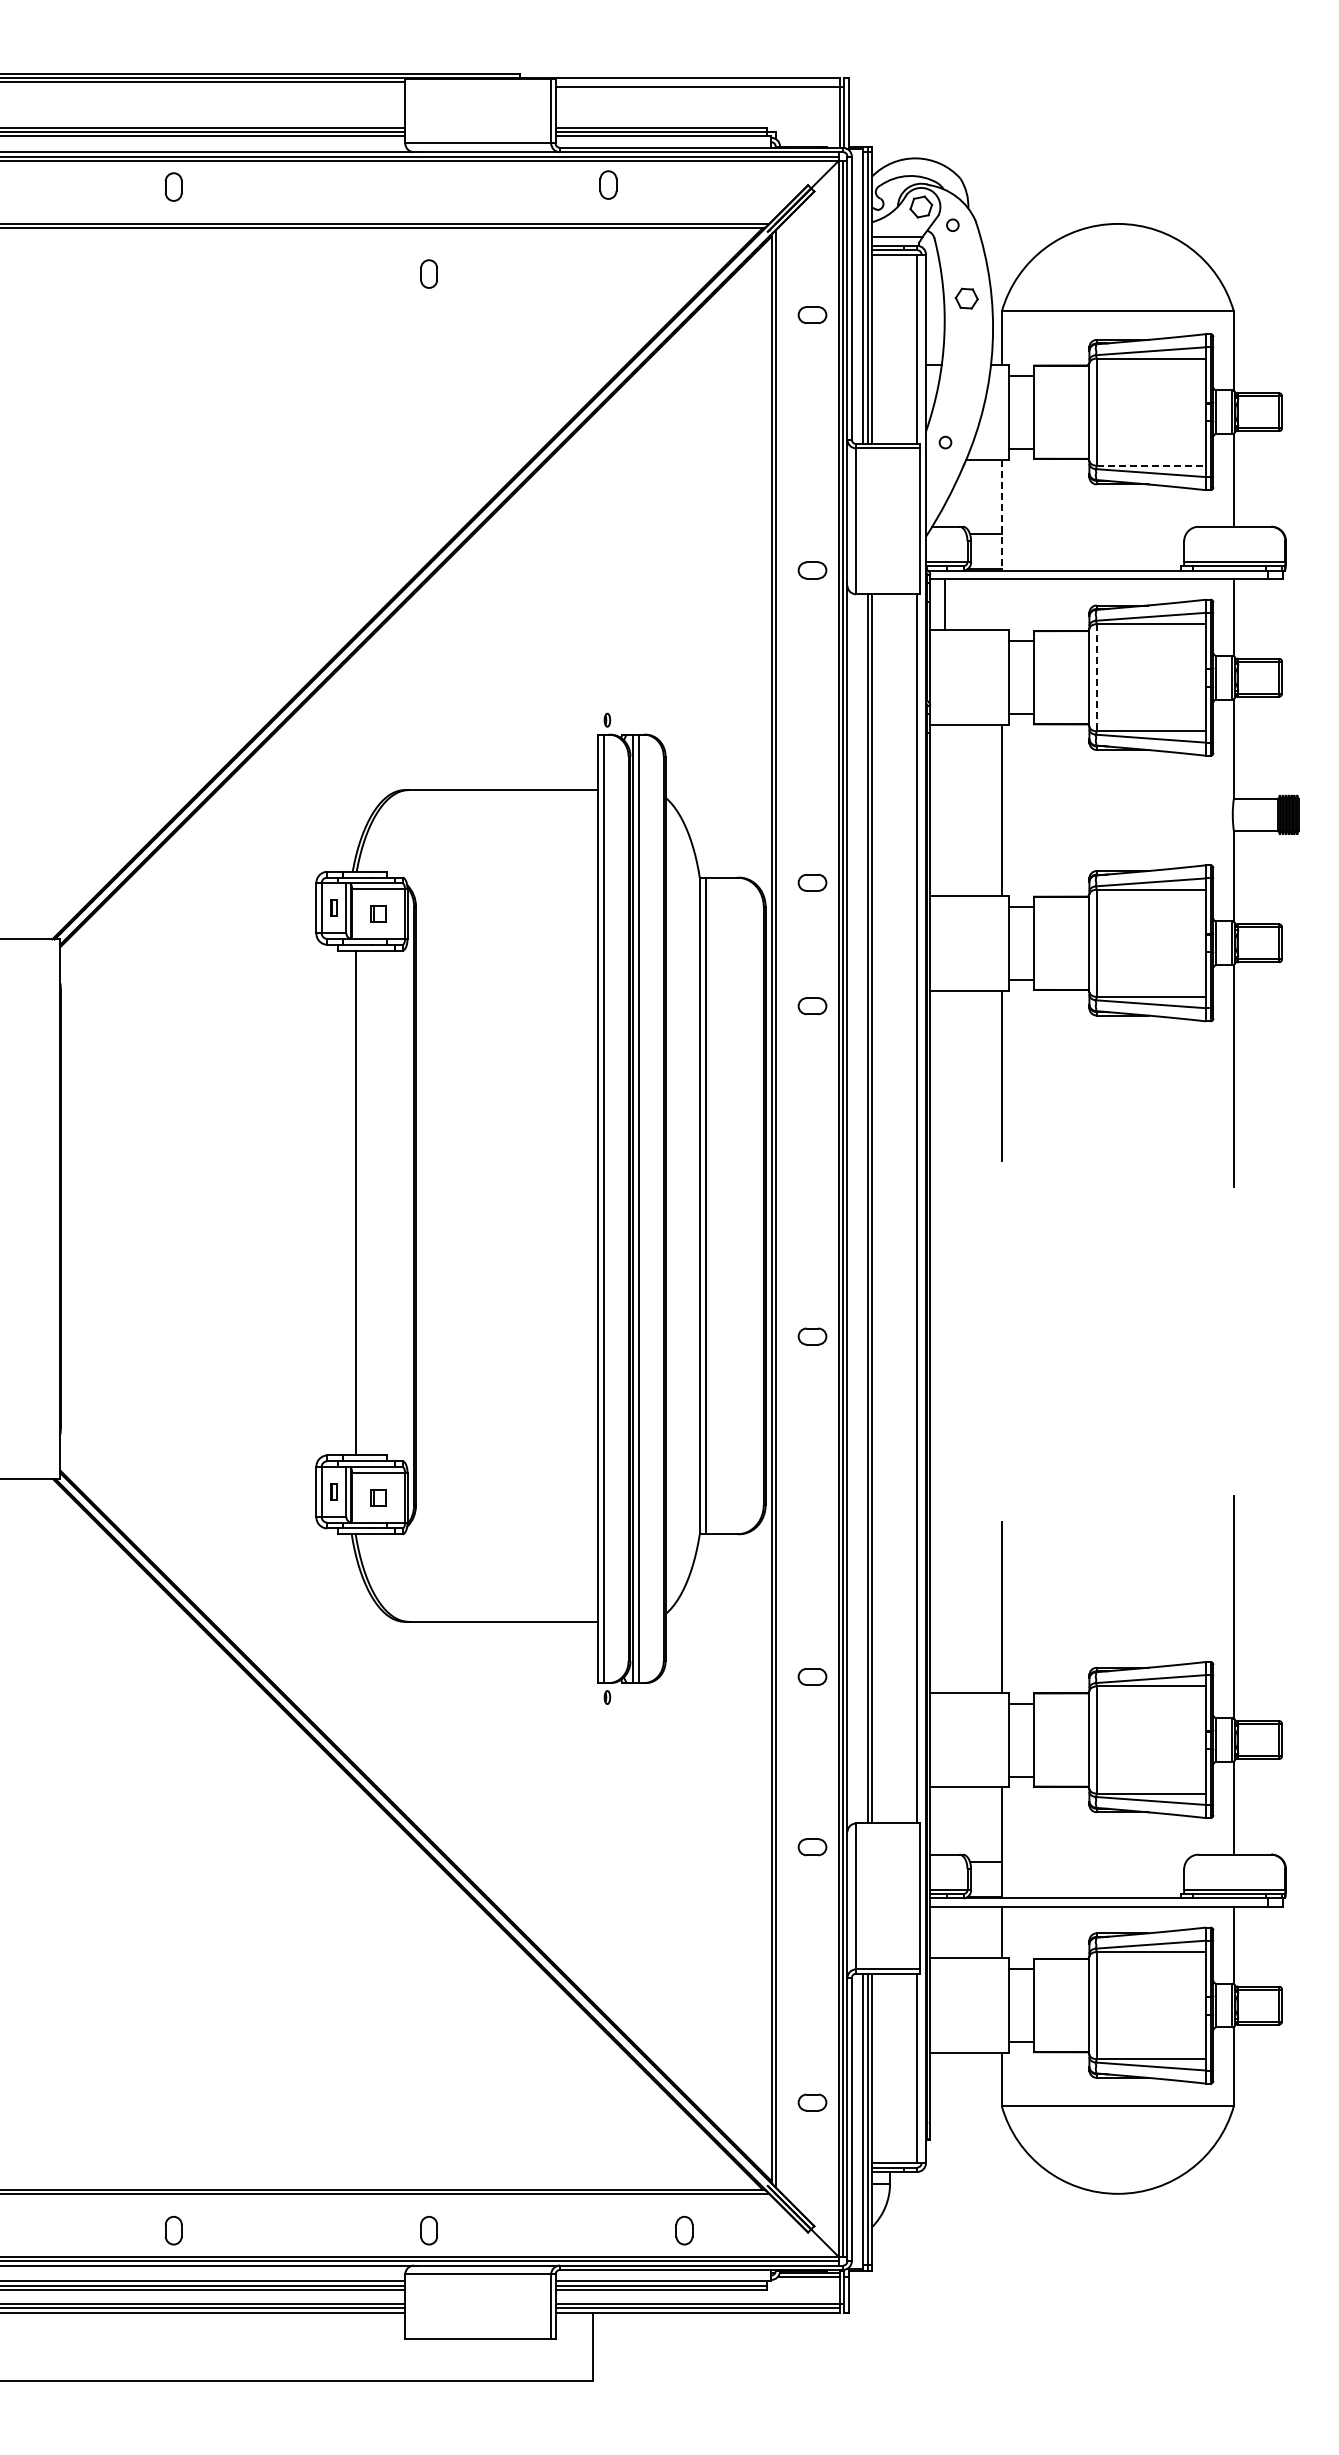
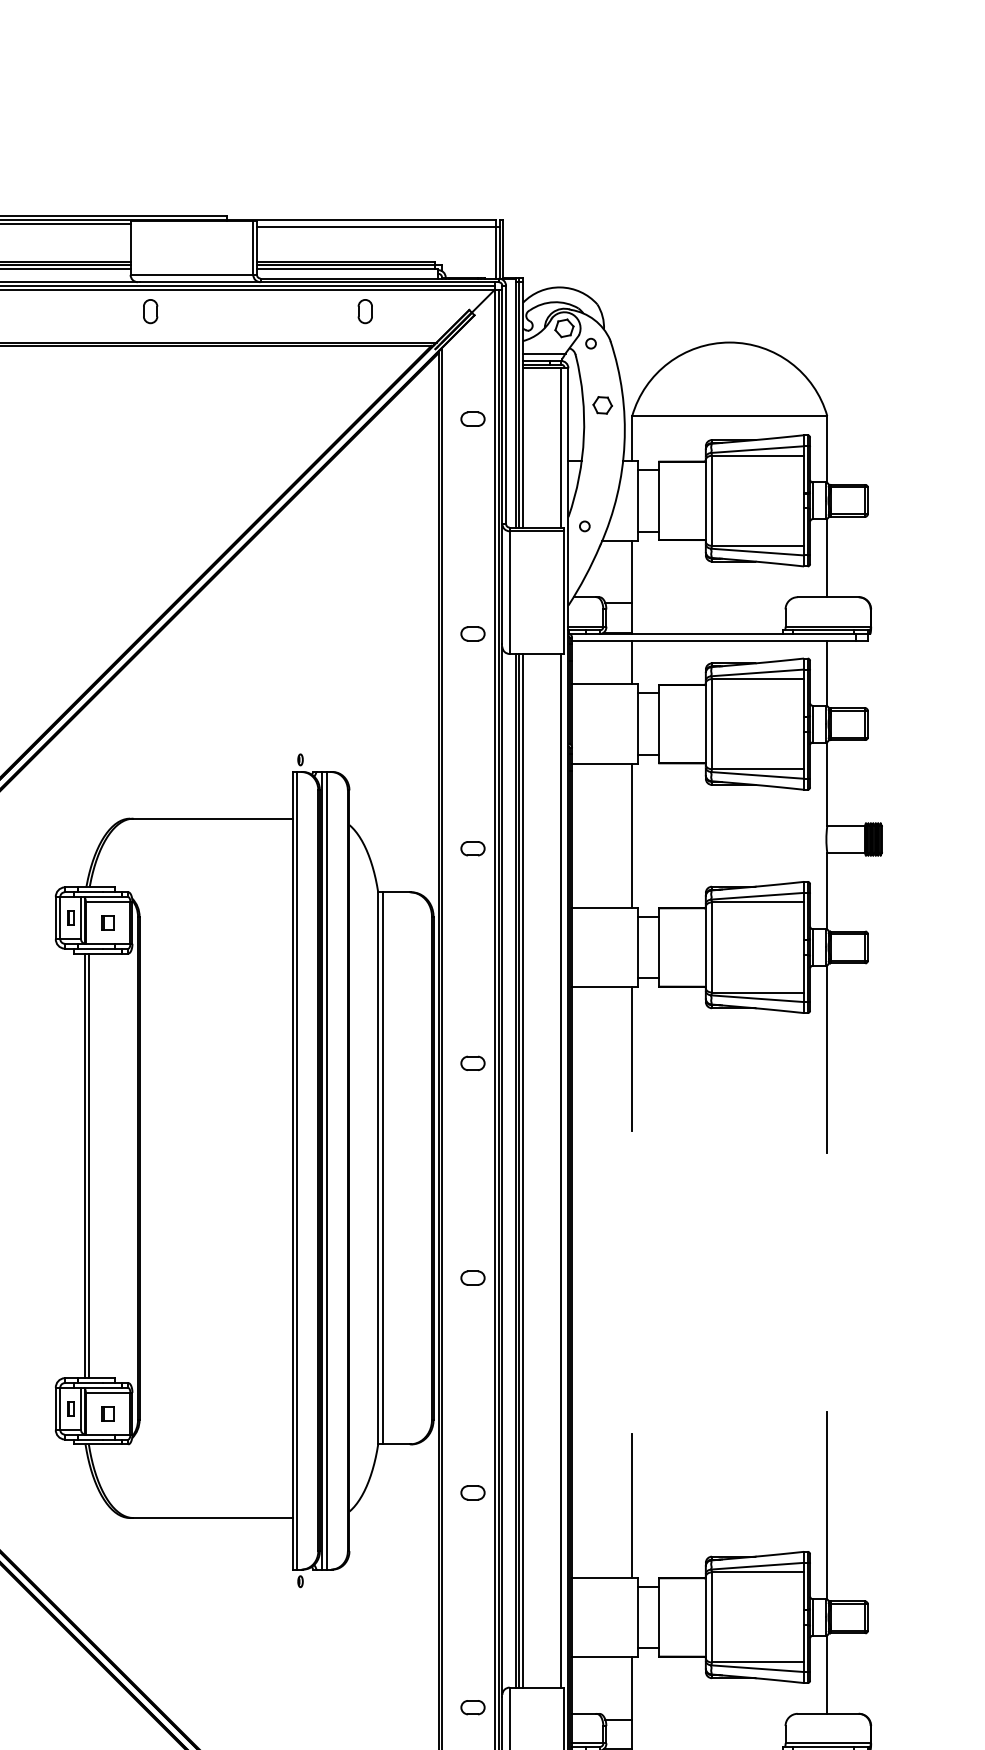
part: (608, 184) -> (365, 311), moved
part: (428, 273) -> (150, 311), moved
line: (1151, 465) -> (758, 545), dashed -> solid
line: (1001, 515) -> (631, 587), dashed -> solid
line: (944, 604) -> (631, 662), moved
line: (1096, 677) -> (711, 723), dashed -> solid
part: (812, 882) -> (472, 848), moved
part: (812, 1005) -> (472, 1062), moved
line: (350, 1202) -> (84, 1165), added
line: (863, 1208) -> (515, 1170), added
part: (812, 1676) -> (472, 1492), moved

